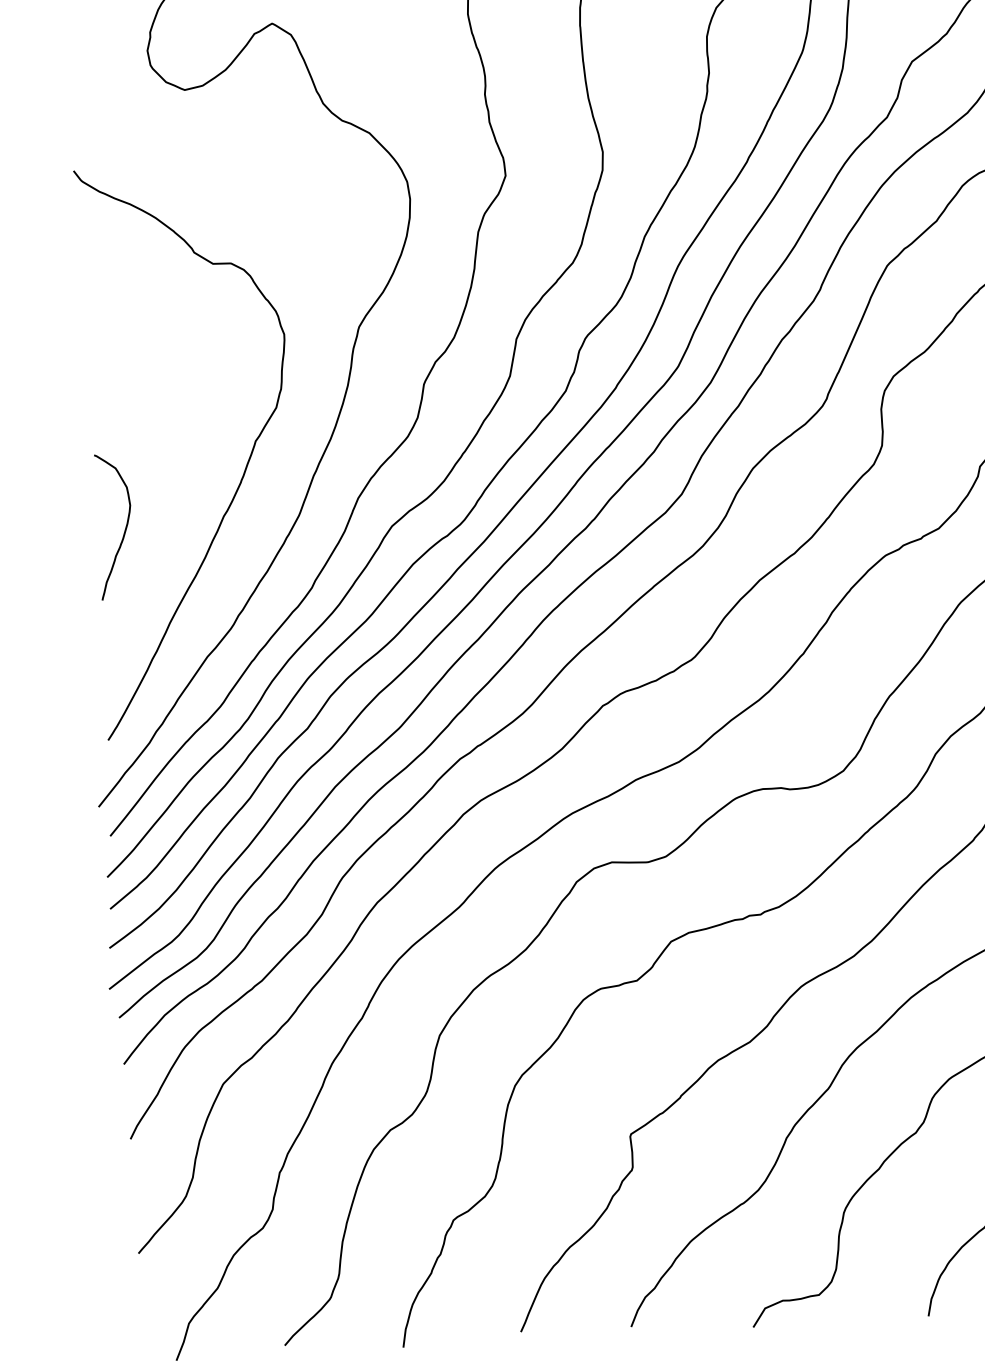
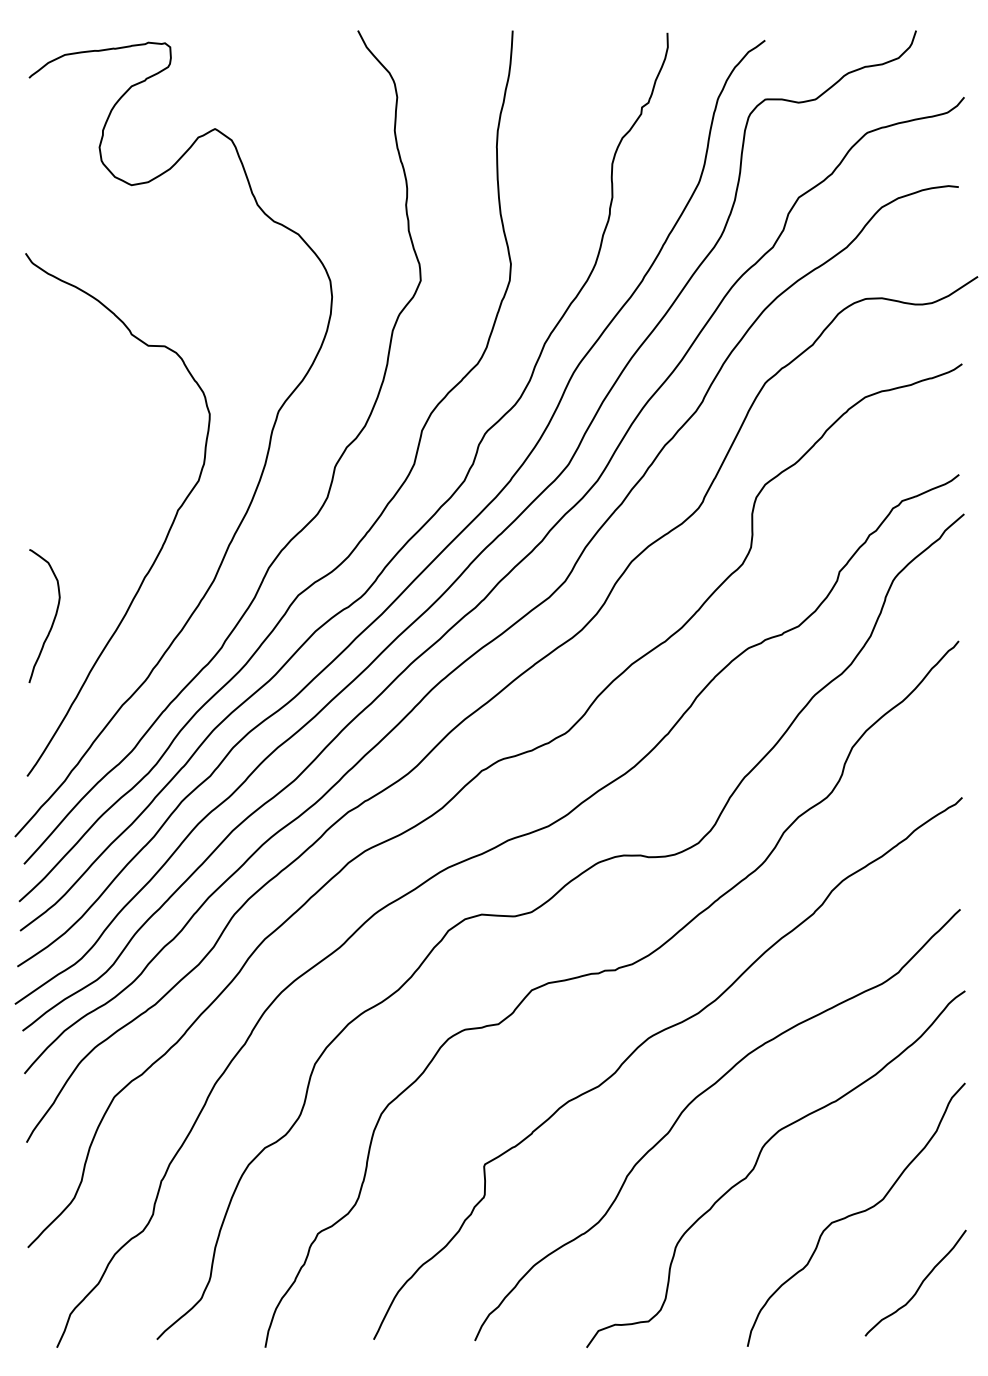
curve: (124, 528) -> (53, 618), moved

